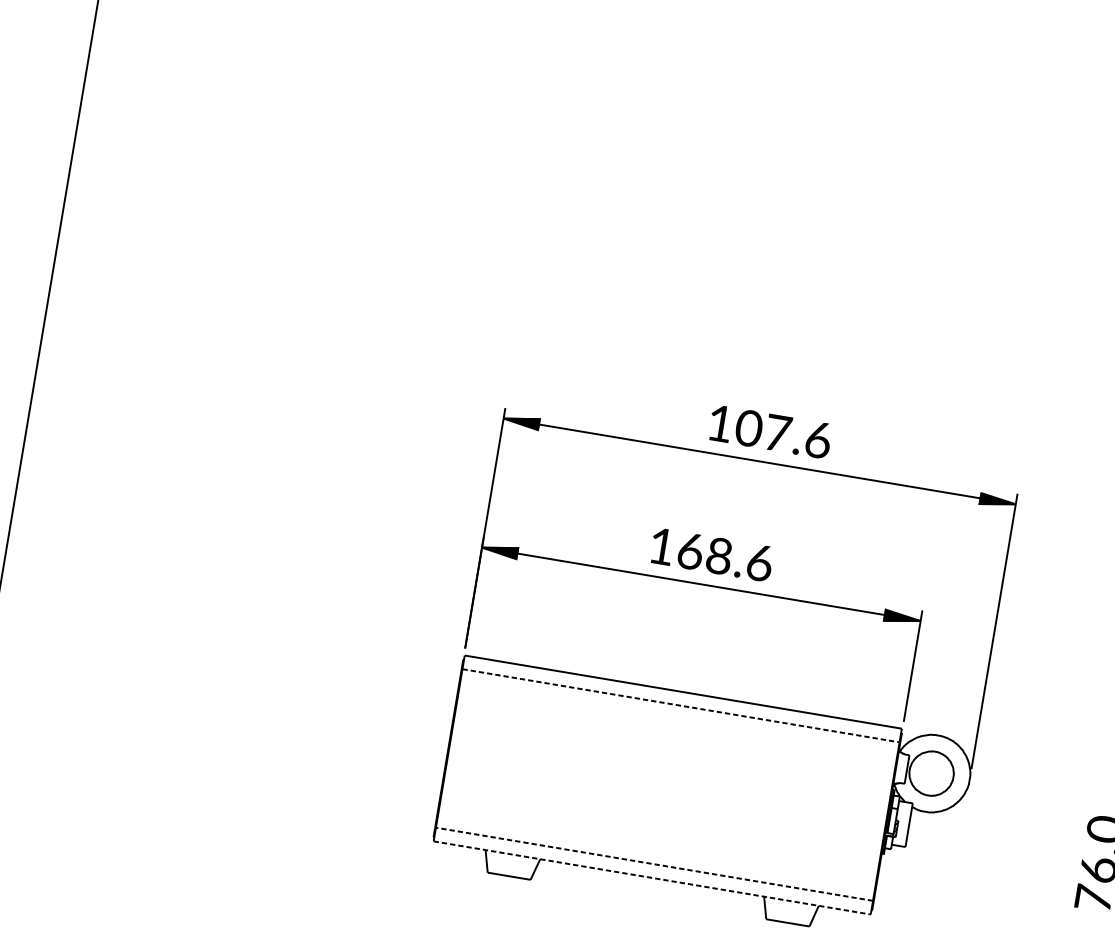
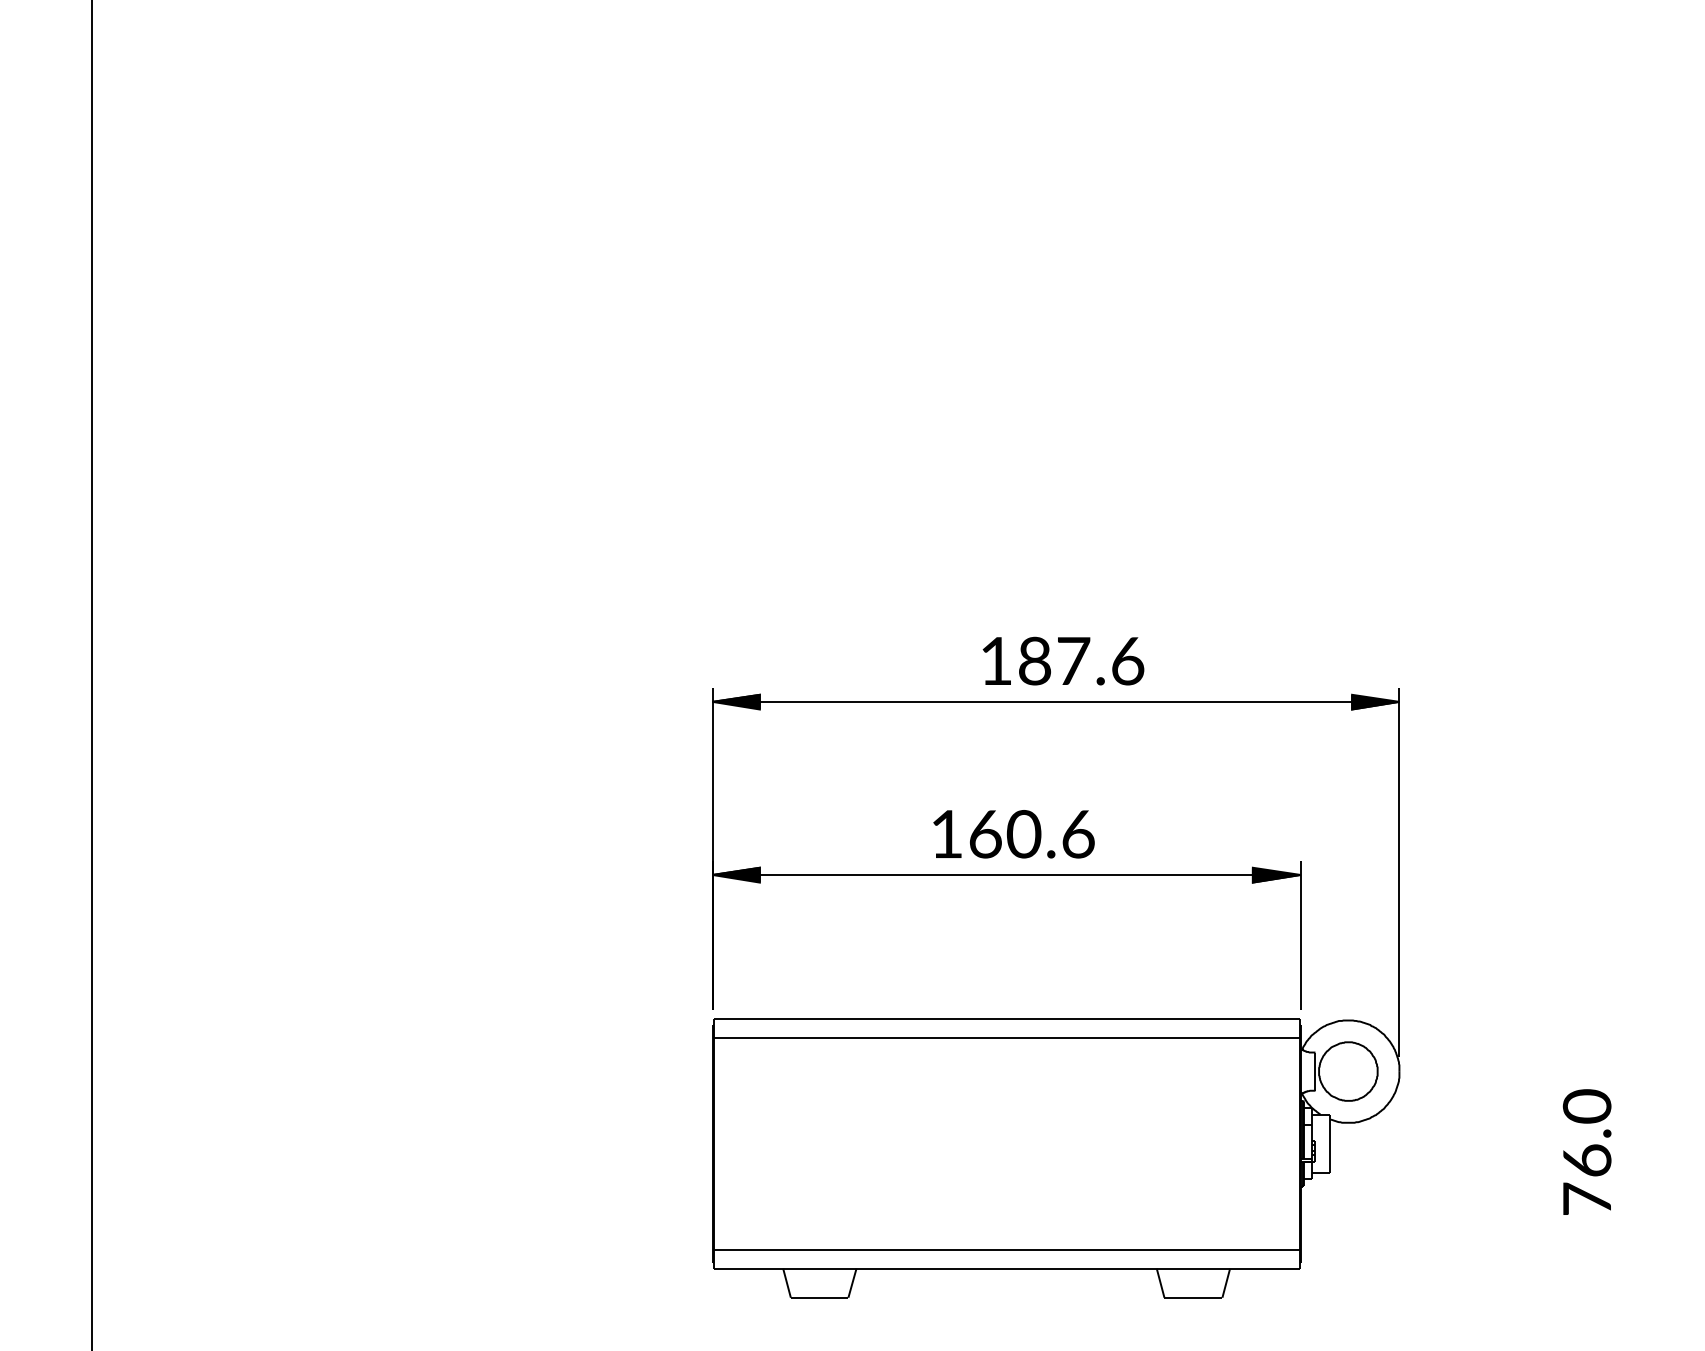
text: (748, 428) -> (1034, 661), 107.6 -> 187.6
text: (718, 556) -> (1023, 834), 168.6 -> 160.6
line: (681, 705) -> (1007, 1037), dashed -> solid
line: (654, 864) -> (1006, 1250), dashed -> solid
line: (652, 877) -> (1007, 1268), dashed -> solid

